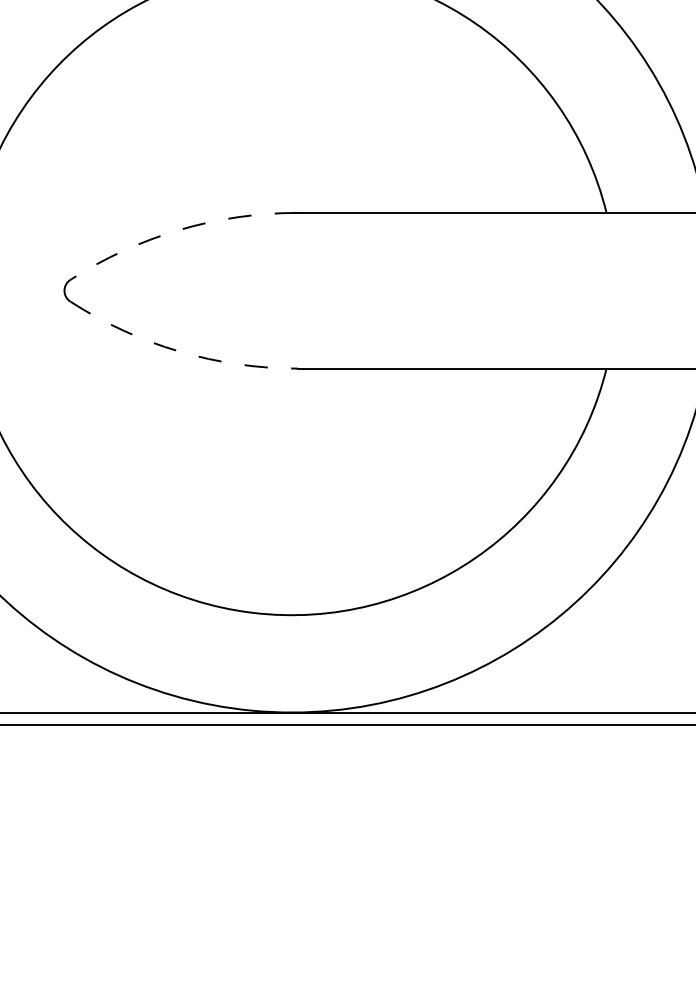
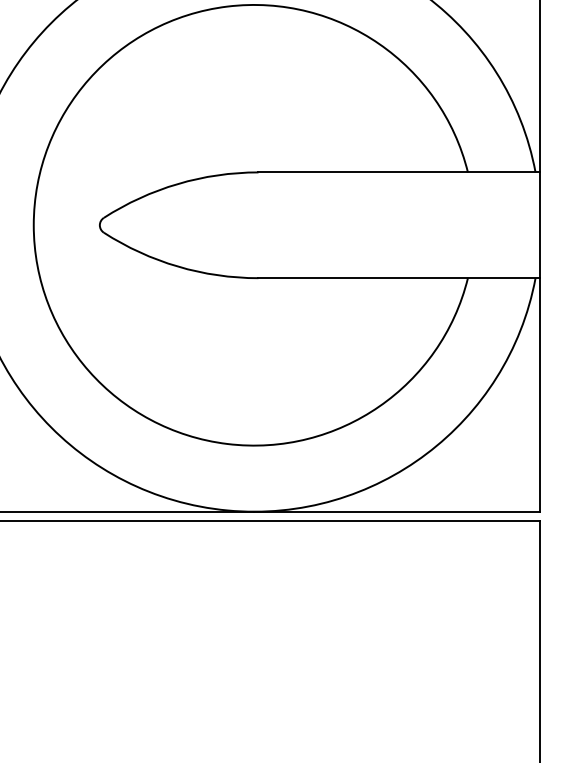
arc: (178, 230) -> (177, 184), dashed -> solid
arc: (178, 351) -> (177, 266), dashed -> solid

